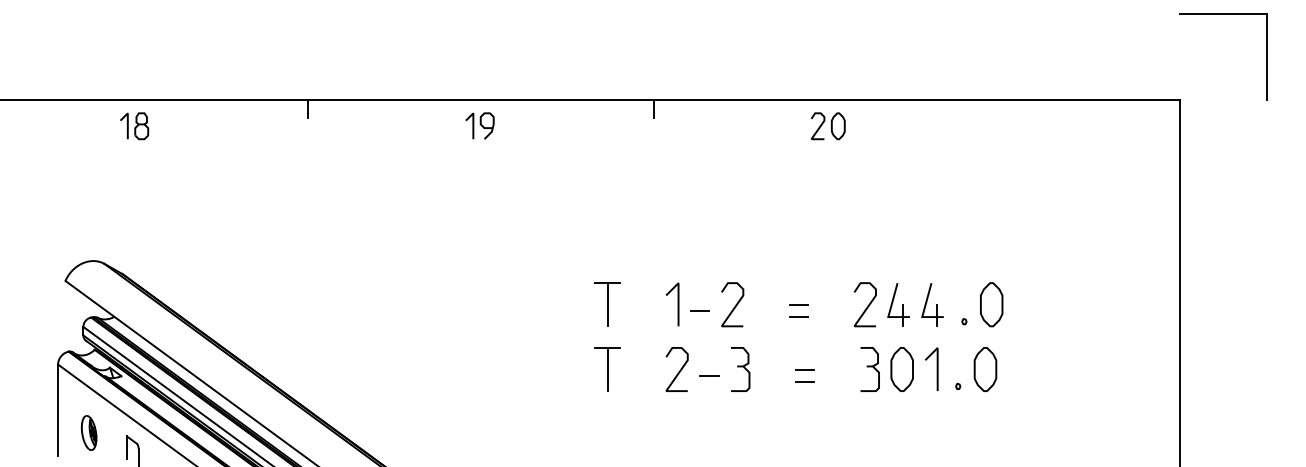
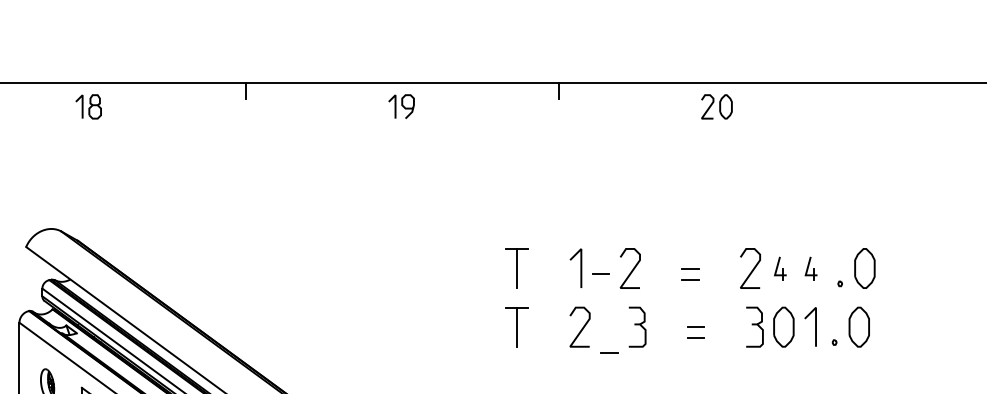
part: (898, 304) -> (780, 268), size x0.6
part: (932, 304) -> (811, 268), size x0.6
line: (709, 375) -> (609, 352), moved

